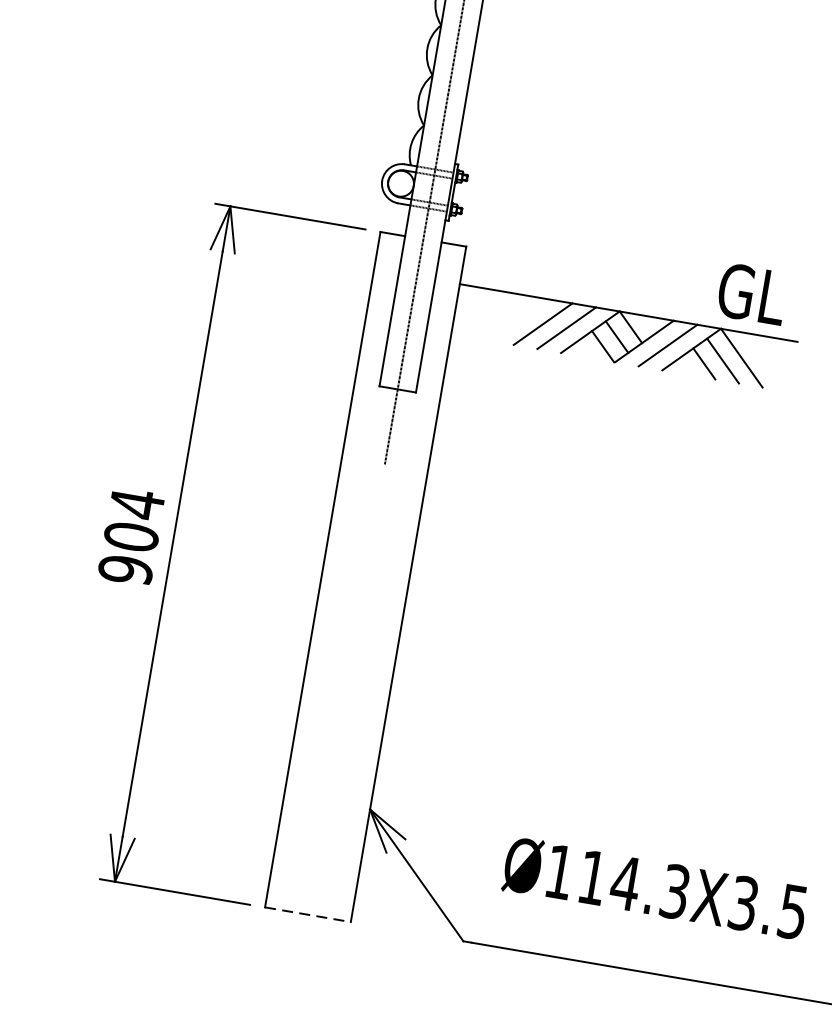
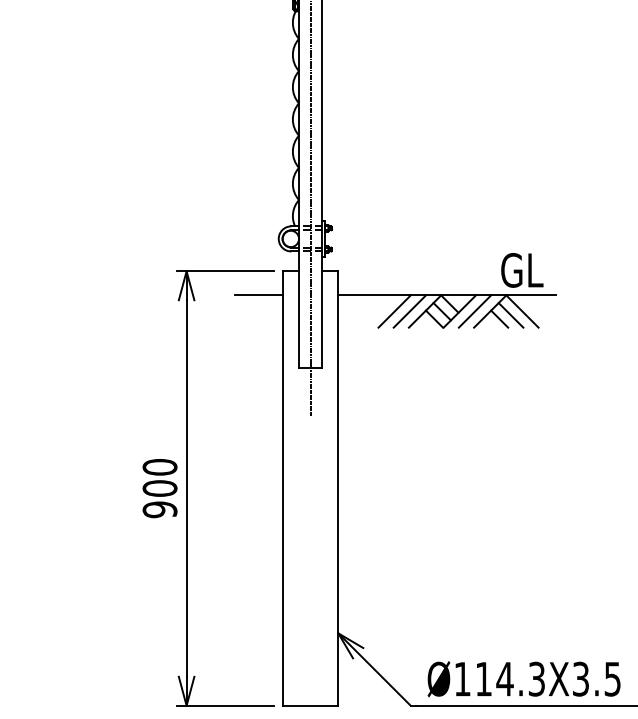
line: (335, 263) -> (258, 295), added
text: (136, 504) -> (159, 467), 904 -> 900
text: (654, 888) -> (523, 679), moved
line: (307, 914) -> (310, 705), dashed -> solid

